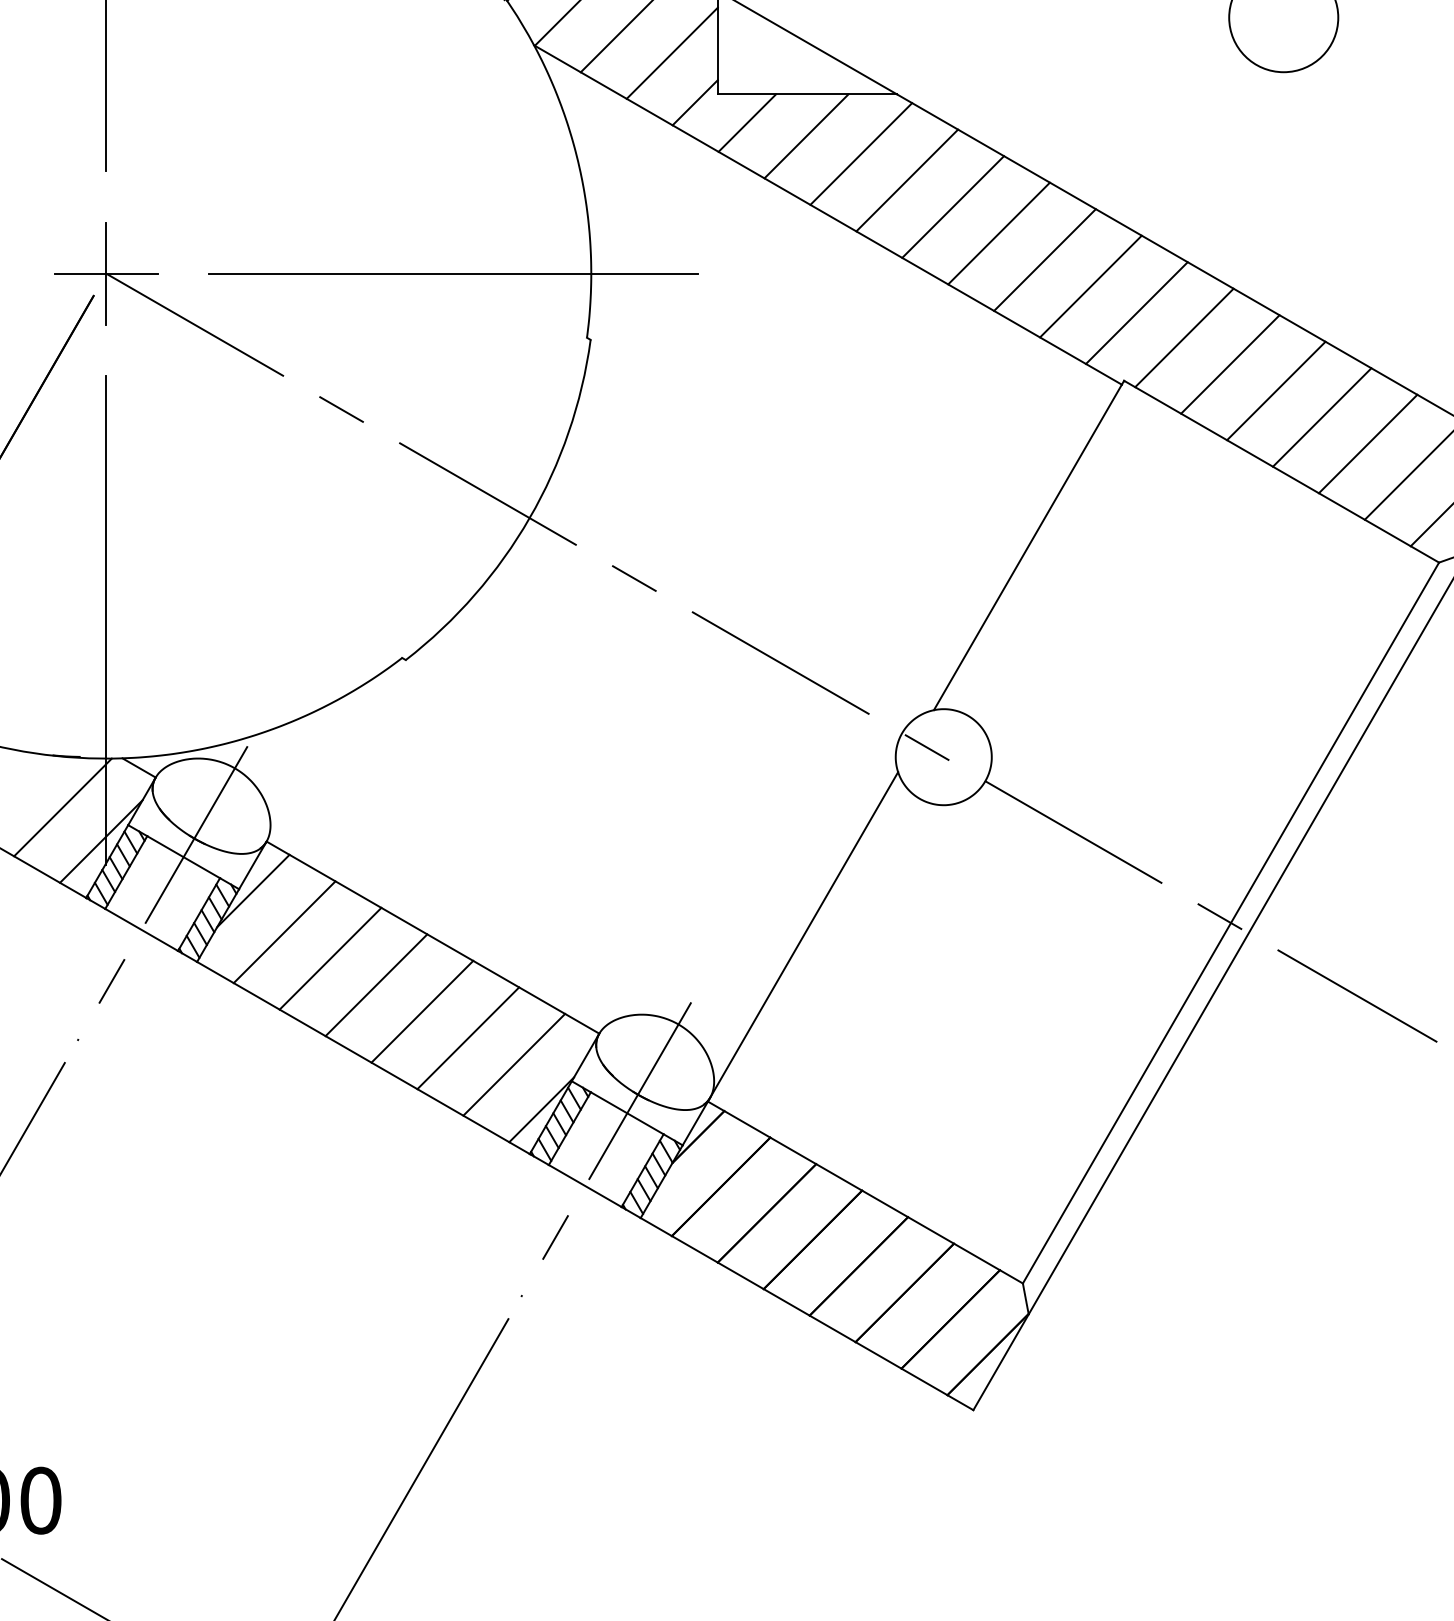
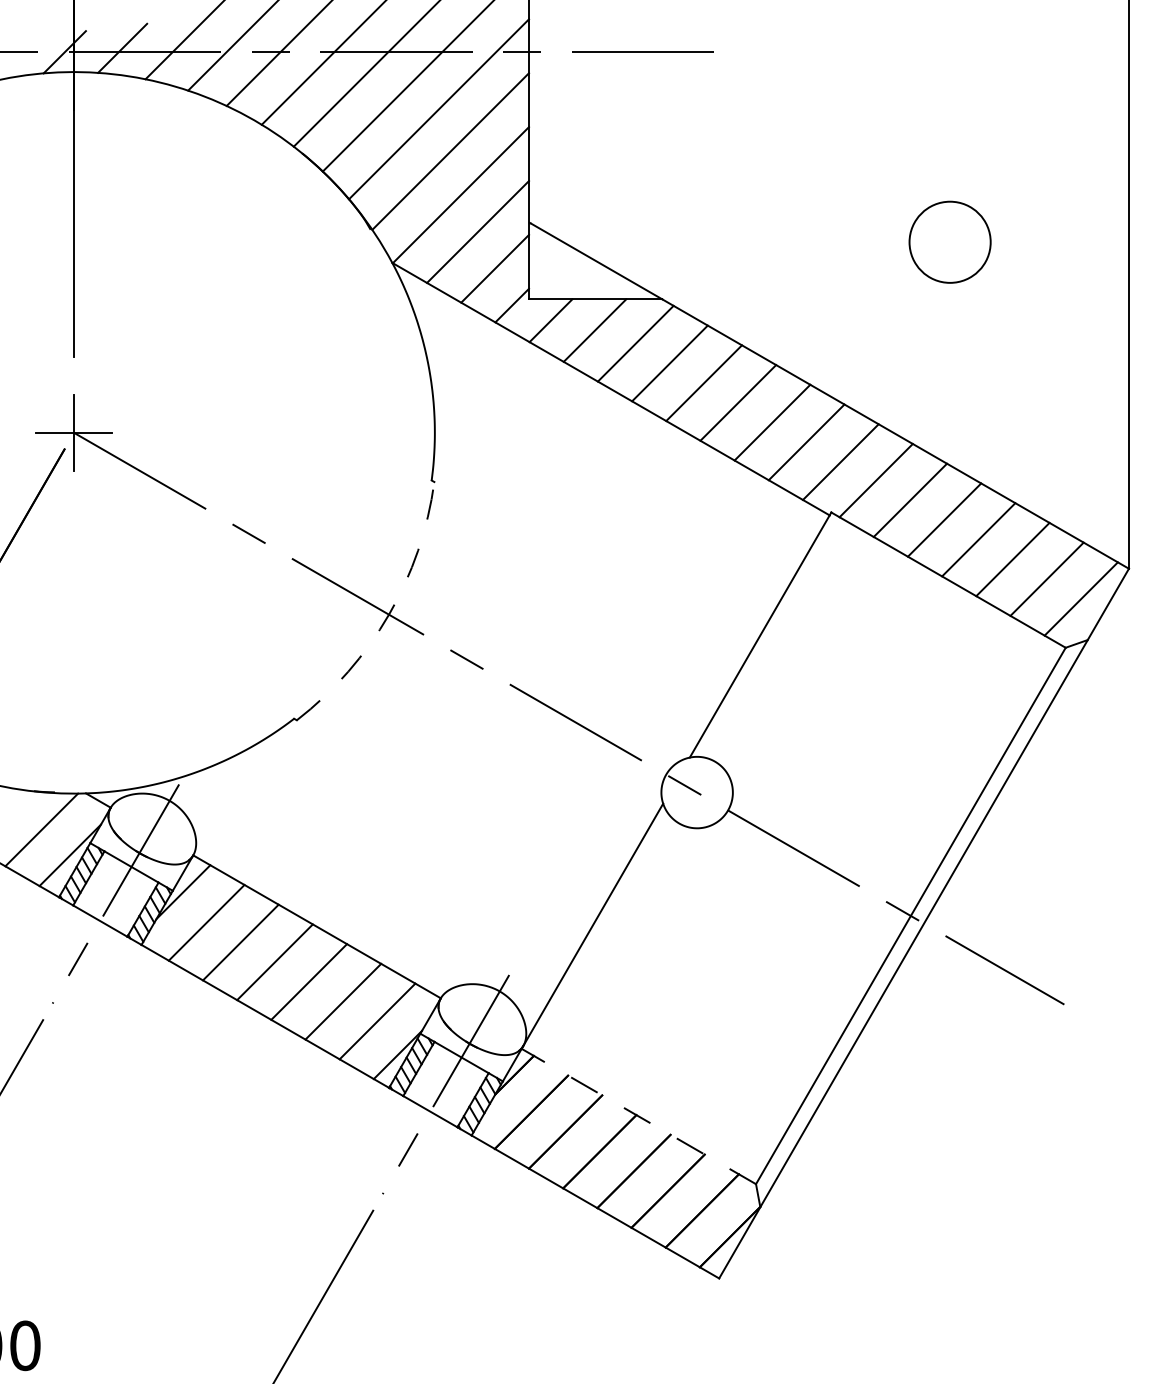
line: (452, 273) -> (331, 432), removed
arc: (530, 517) -> (389, 614), solid -> dashed
line: (106, 620) -> (74, 690), removed
line: (864, 1192) -> (638, 1116), solid -> dashed

